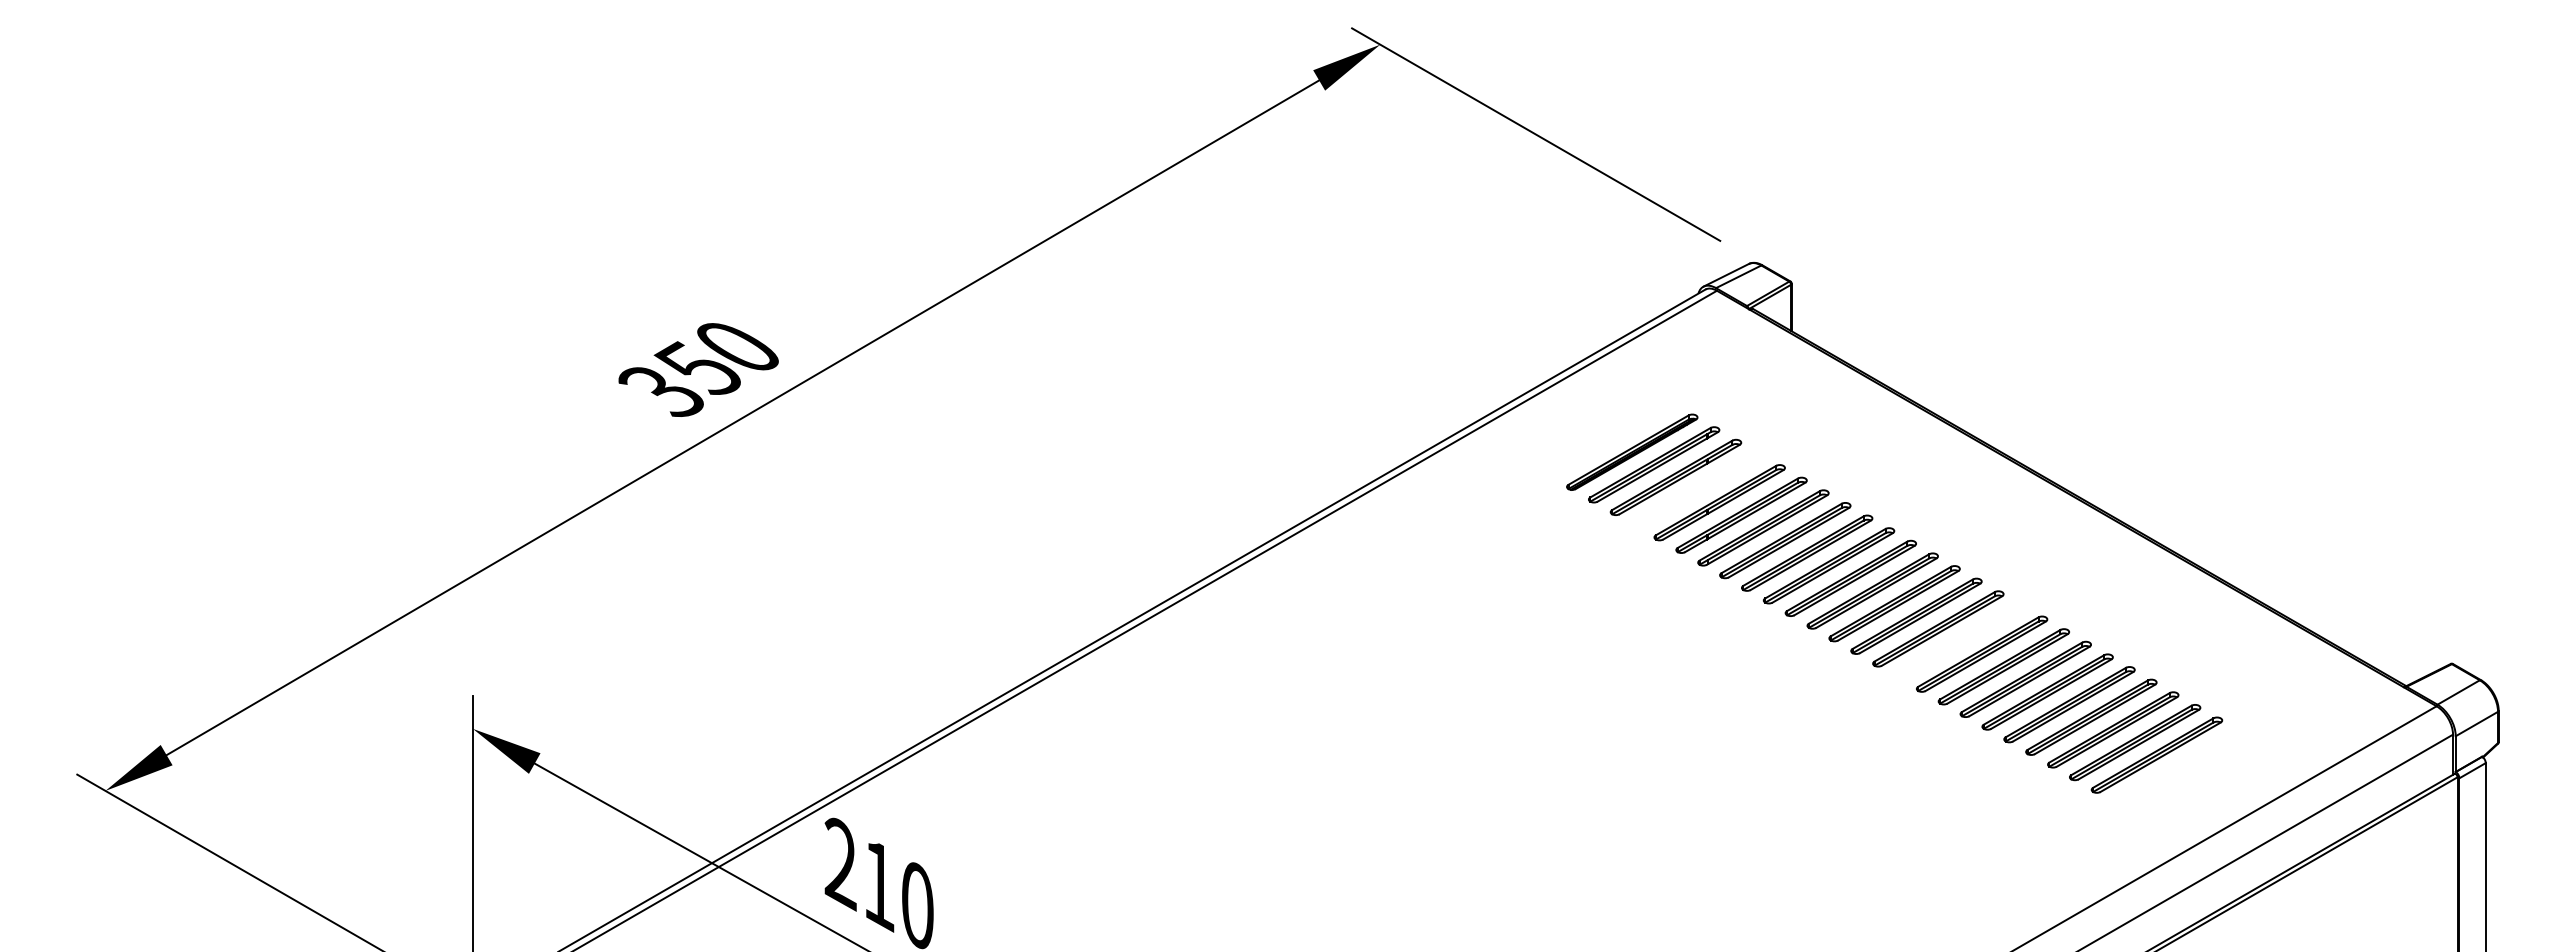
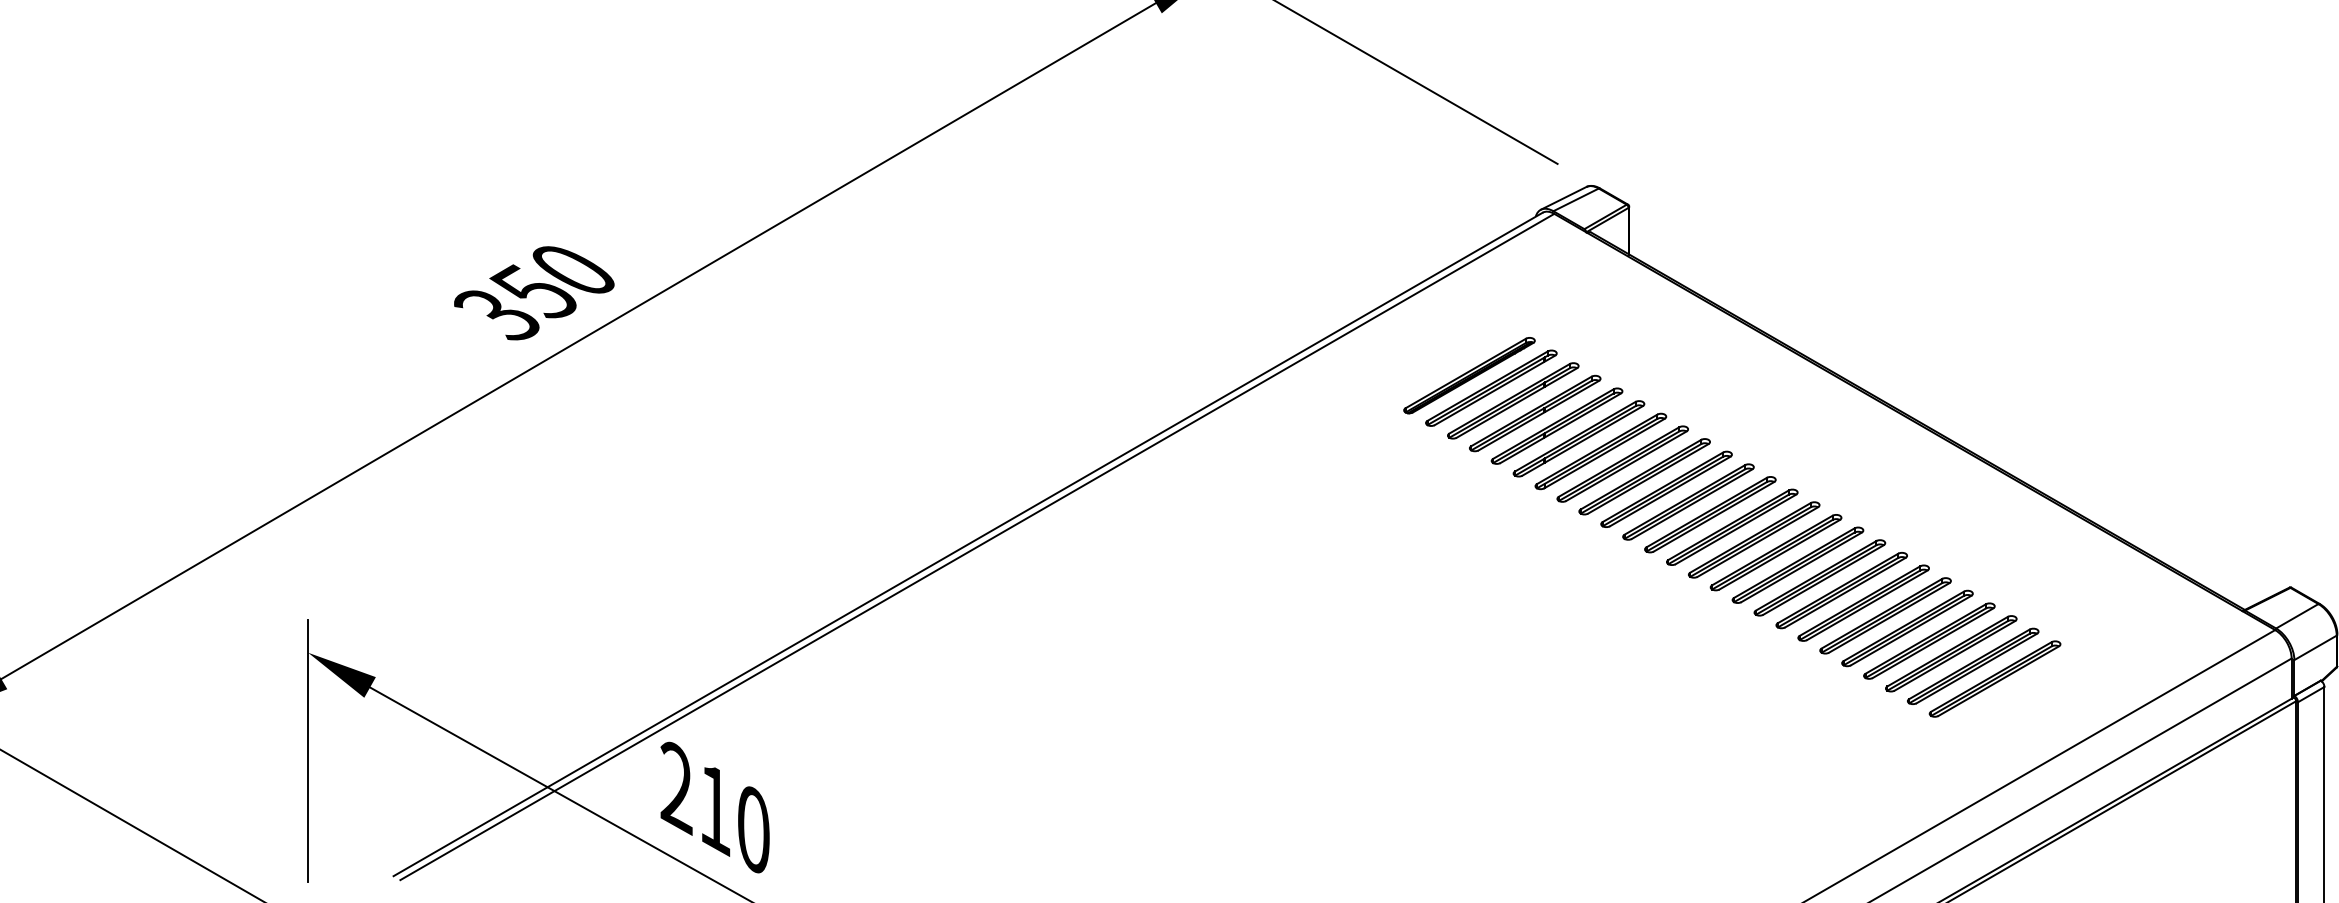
part: (1697, 489) -> (1534, 412), added
part: (1960, 641) -> (1798, 565), added

